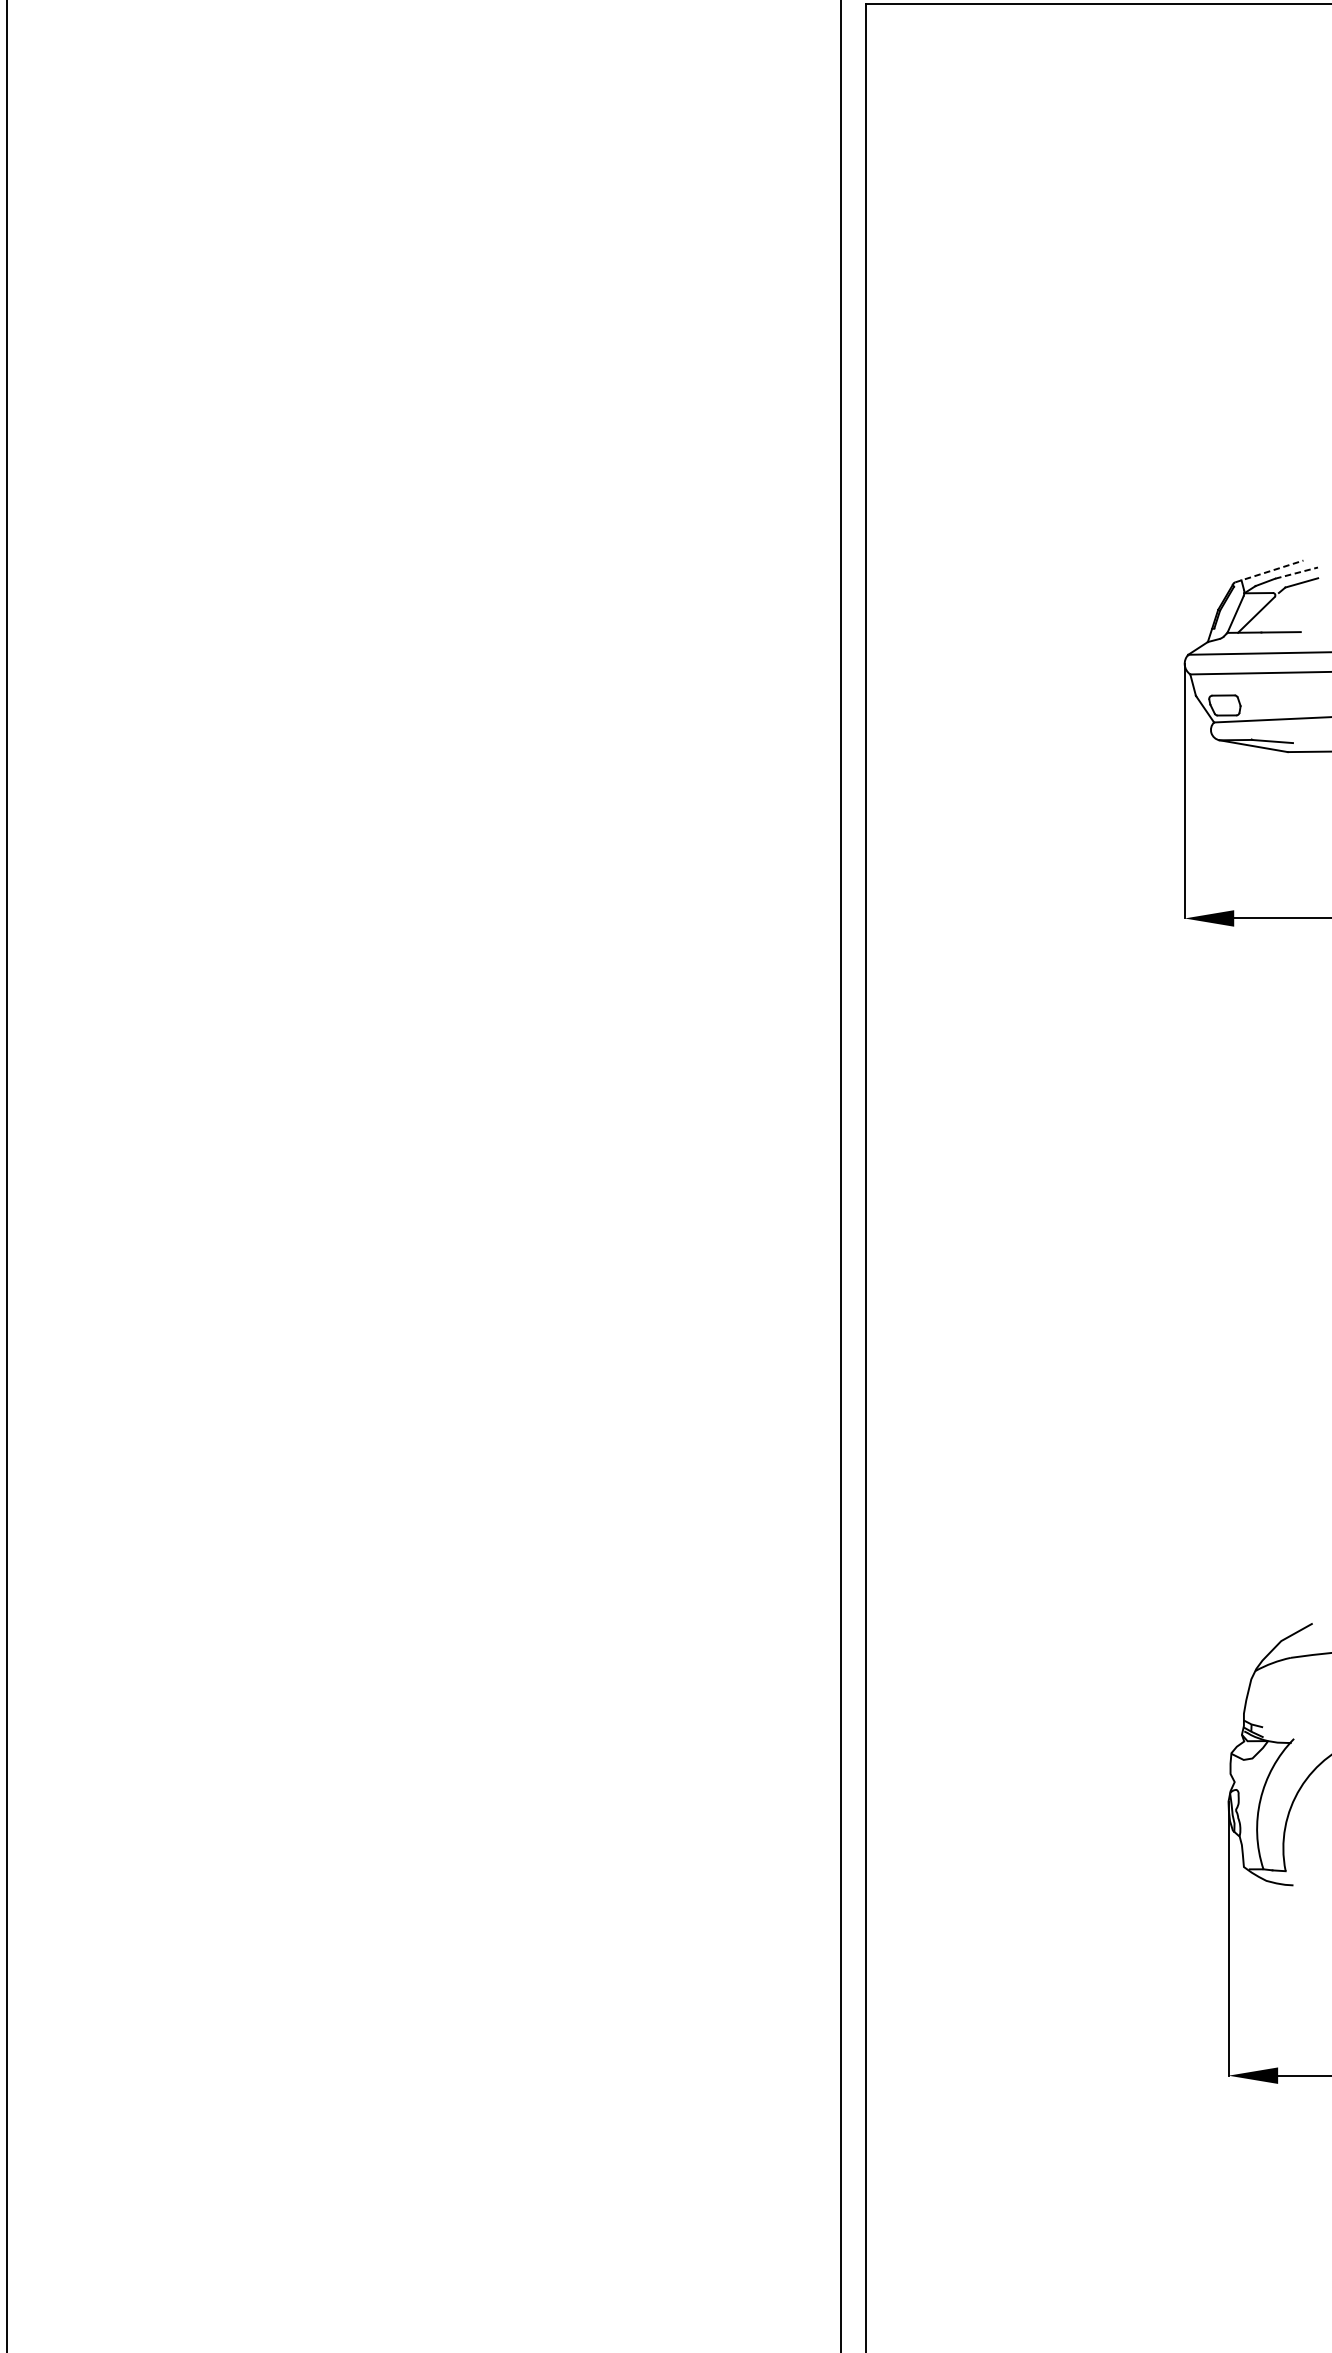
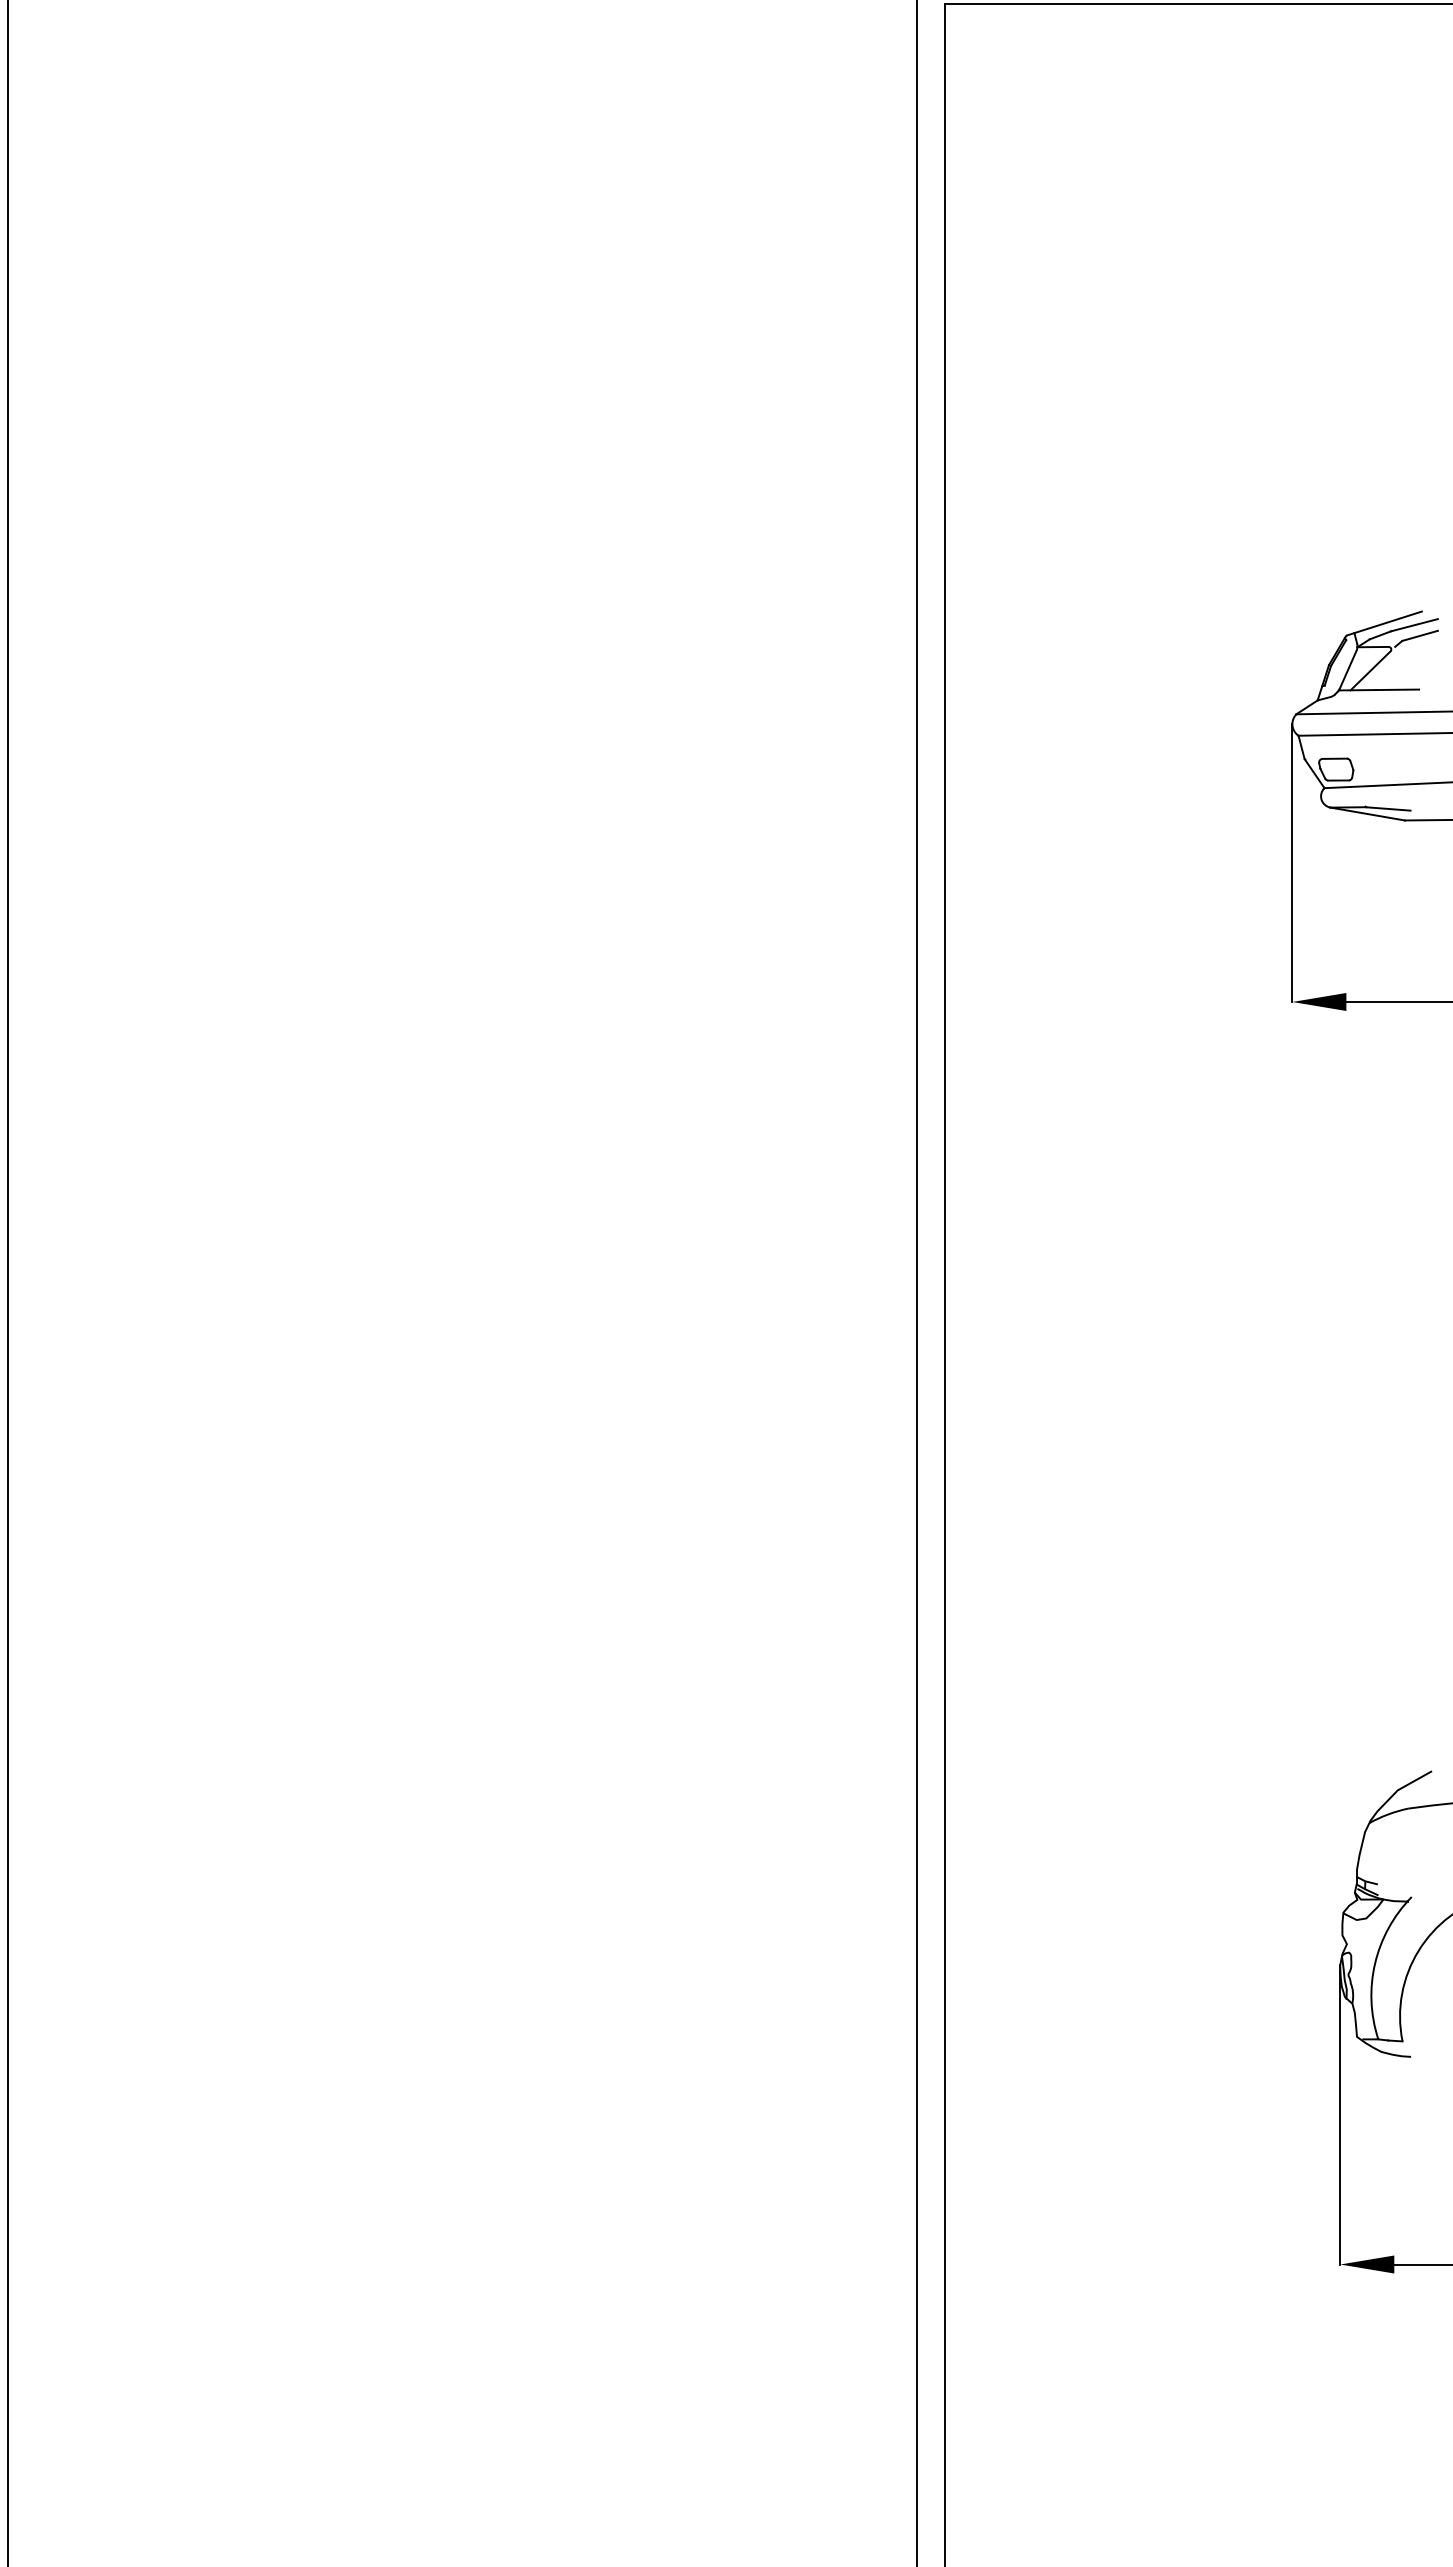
line: (1270, 571) -> (1385, 623), dashed -> solid
line: (1296, 573) -> (1414, 625), dashed -> solid

